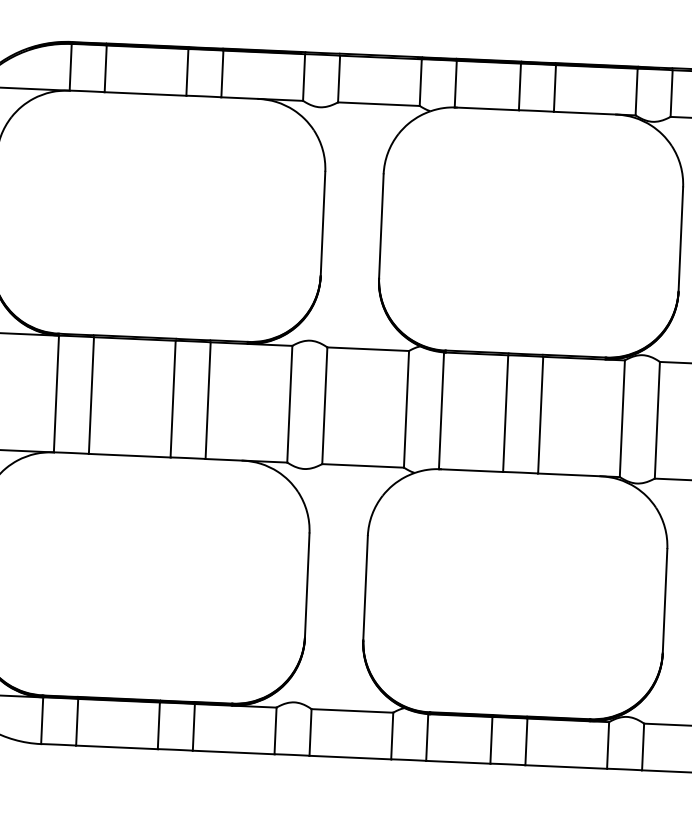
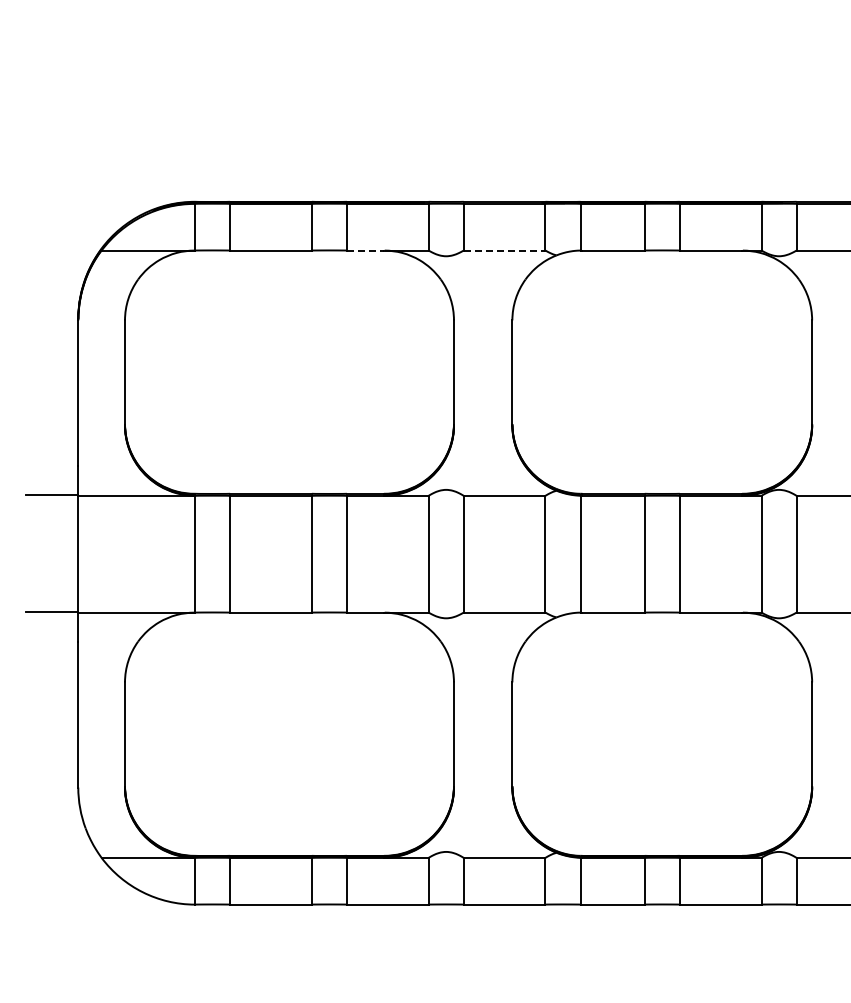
line: (239, 98) -> (365, 250), solid -> dashed
line: (378, 104) -> (504, 250), solid -> dashed

